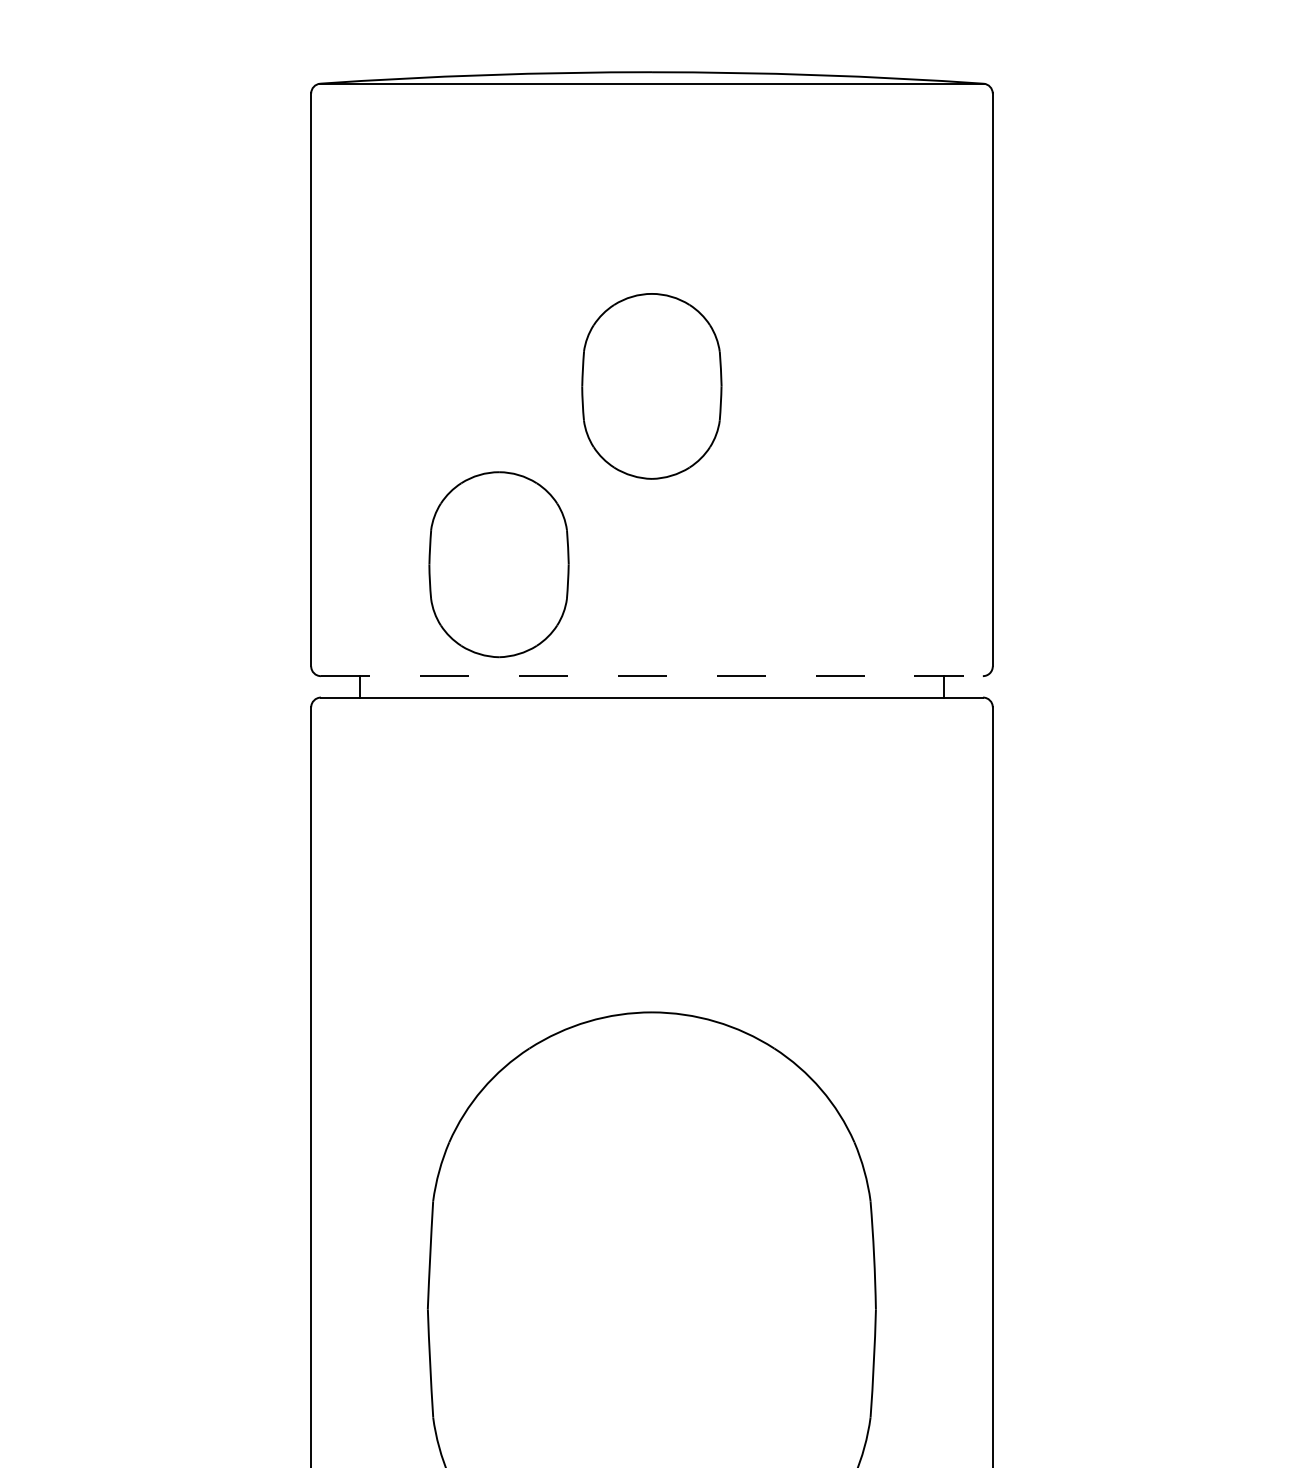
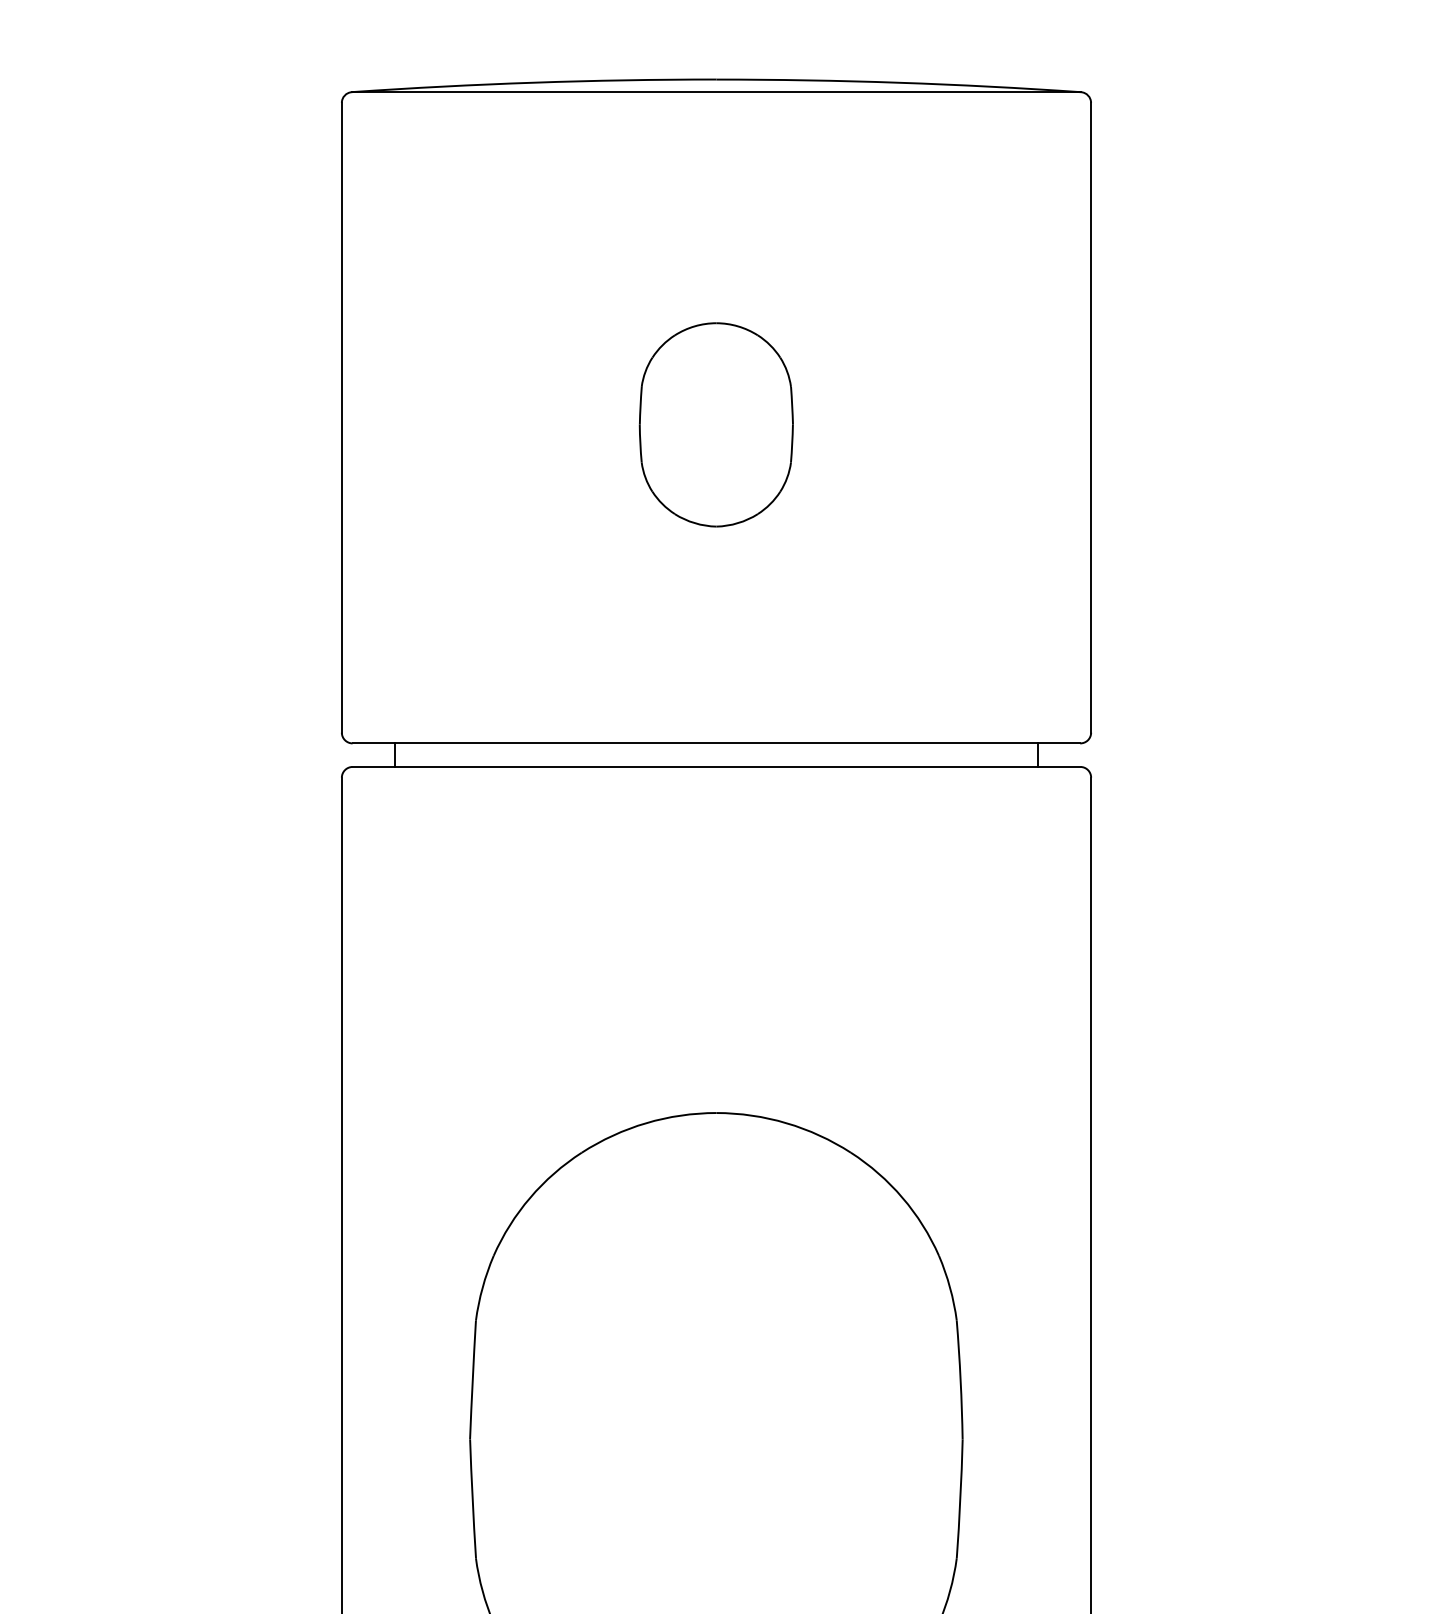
part: (498, 564) -> (547, 620), removed
line: (652, 676) -> (716, 743), dashed -> solid

